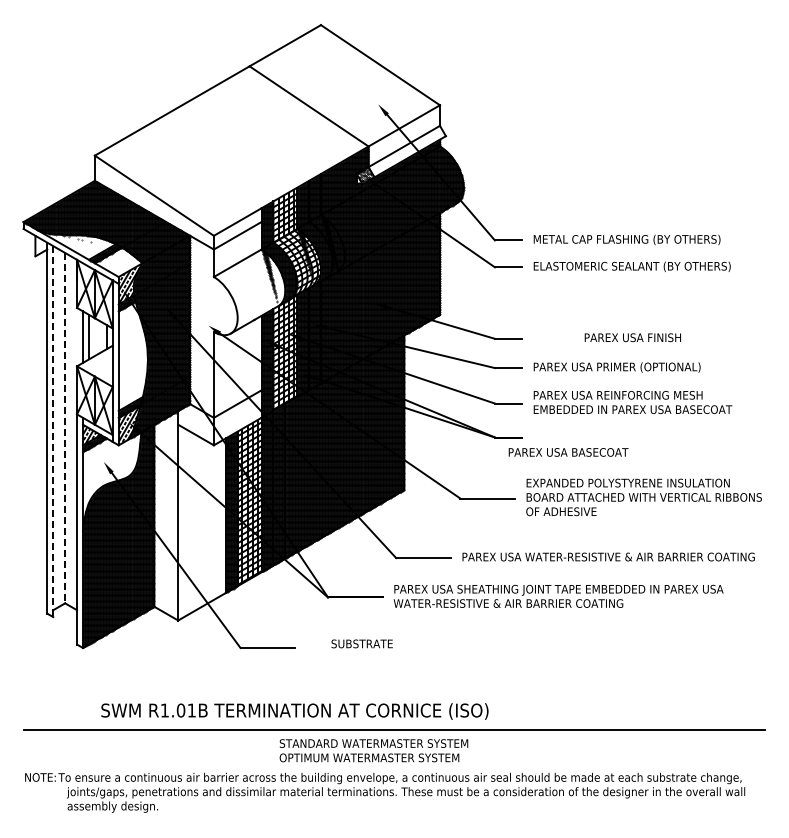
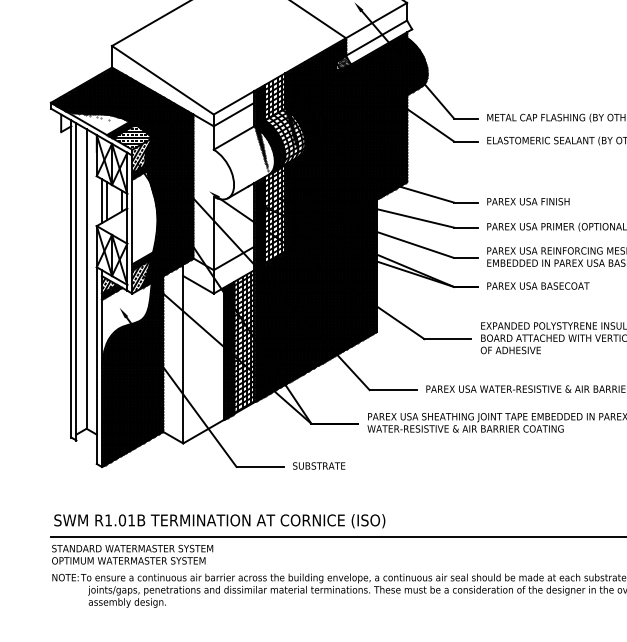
hatch: (118, 263) -> (132, 138), added
text: (632, 337) -> (528, 201), moved
line: (65, 428) -> (86, 279), dashed -> solid
line: (53, 432) -> (76, 282), dashed -> solid
text: (568, 452) -> (538, 286), moved
text: (361, 643) -> (318, 465), moved
text: (294, 711) -> (219, 521), moved
text: (373, 750) -> (132, 554), moved

